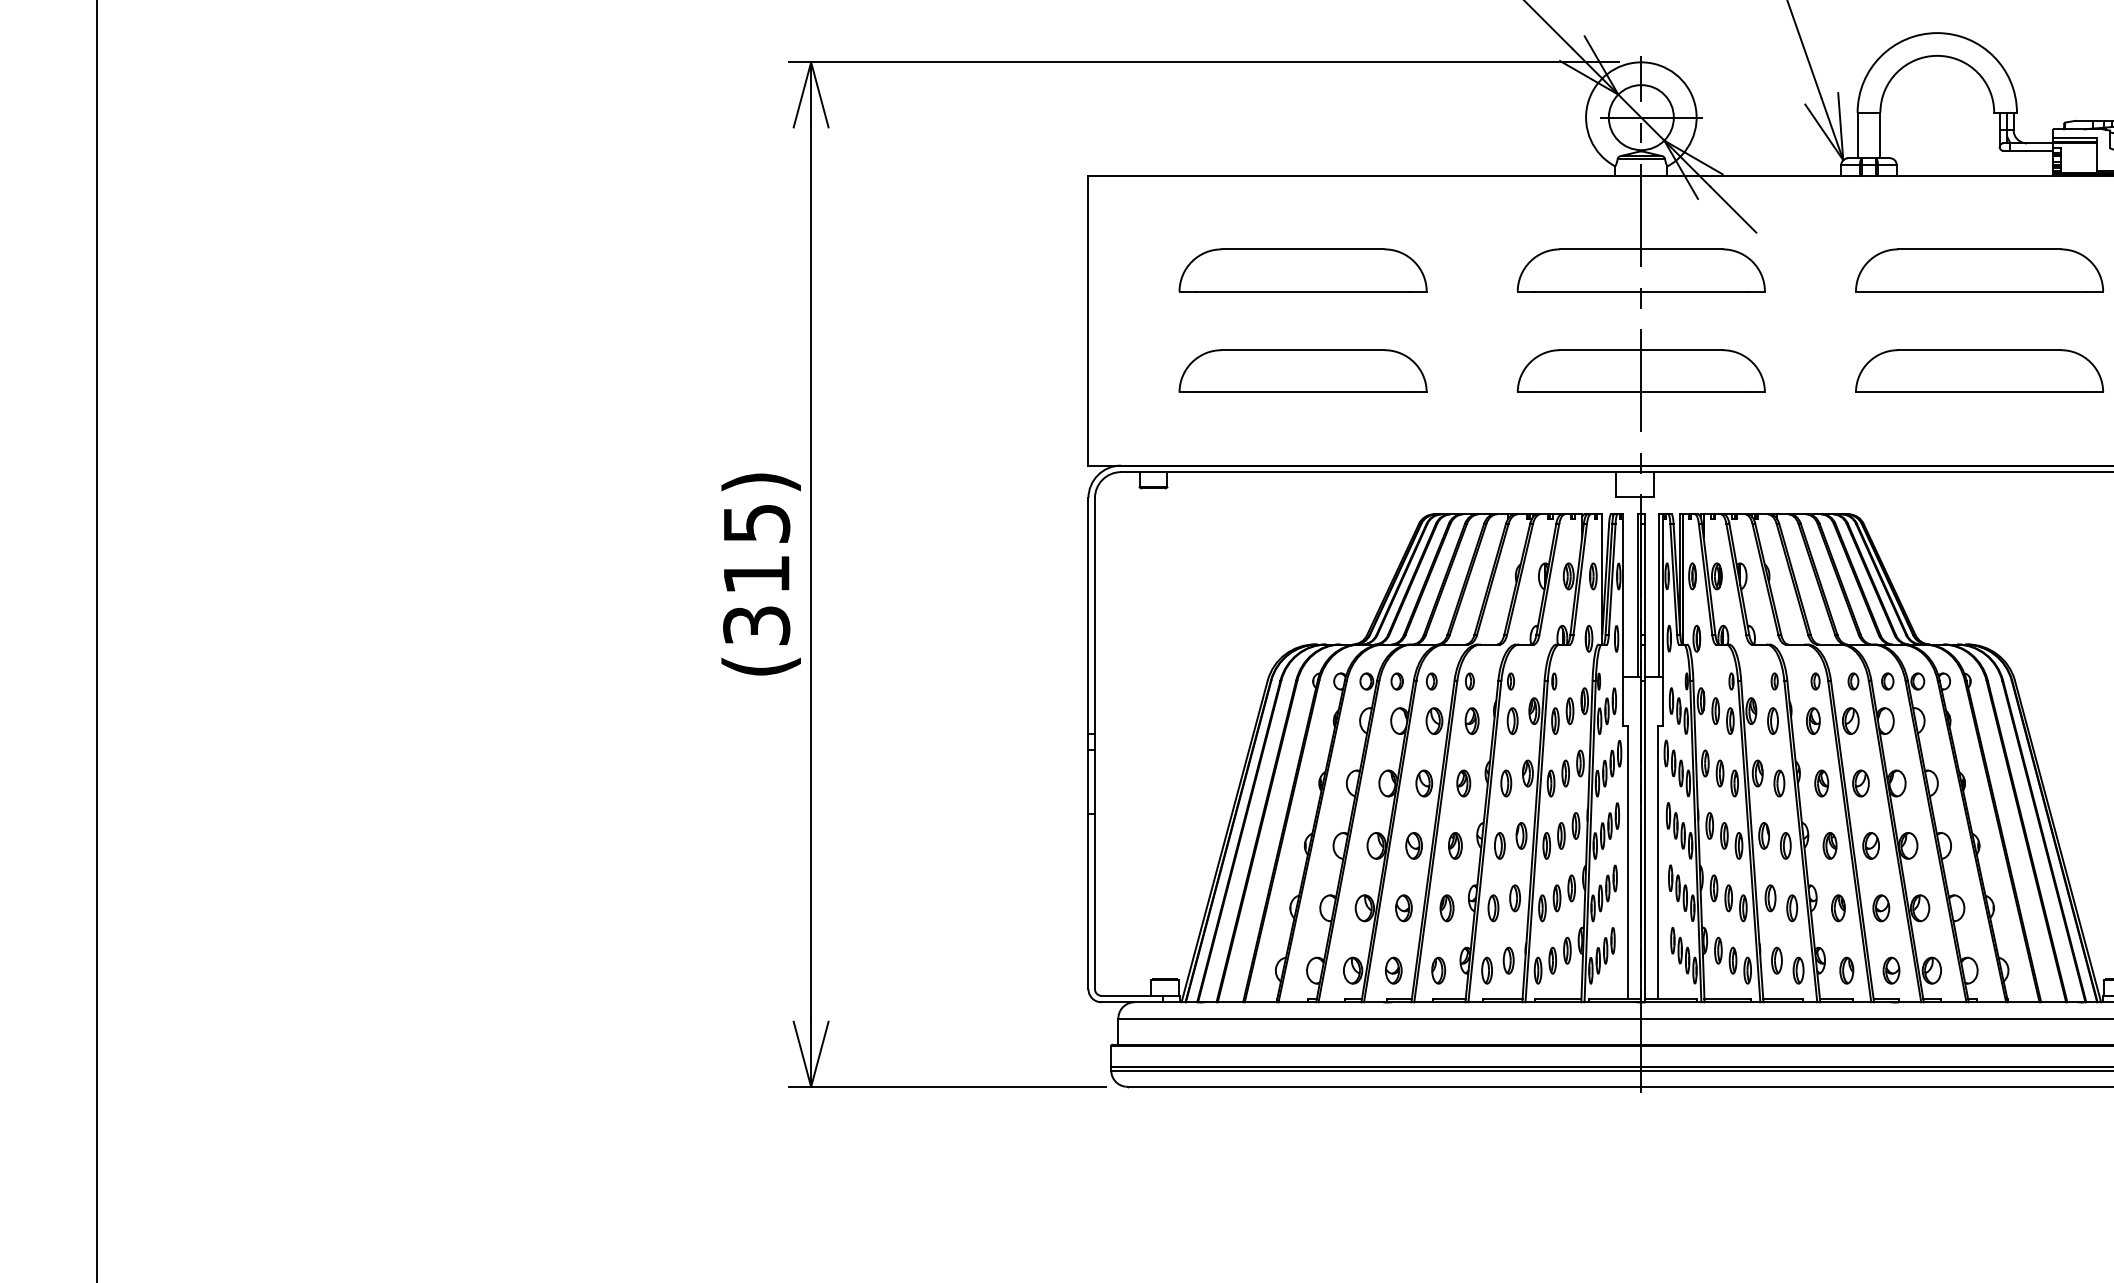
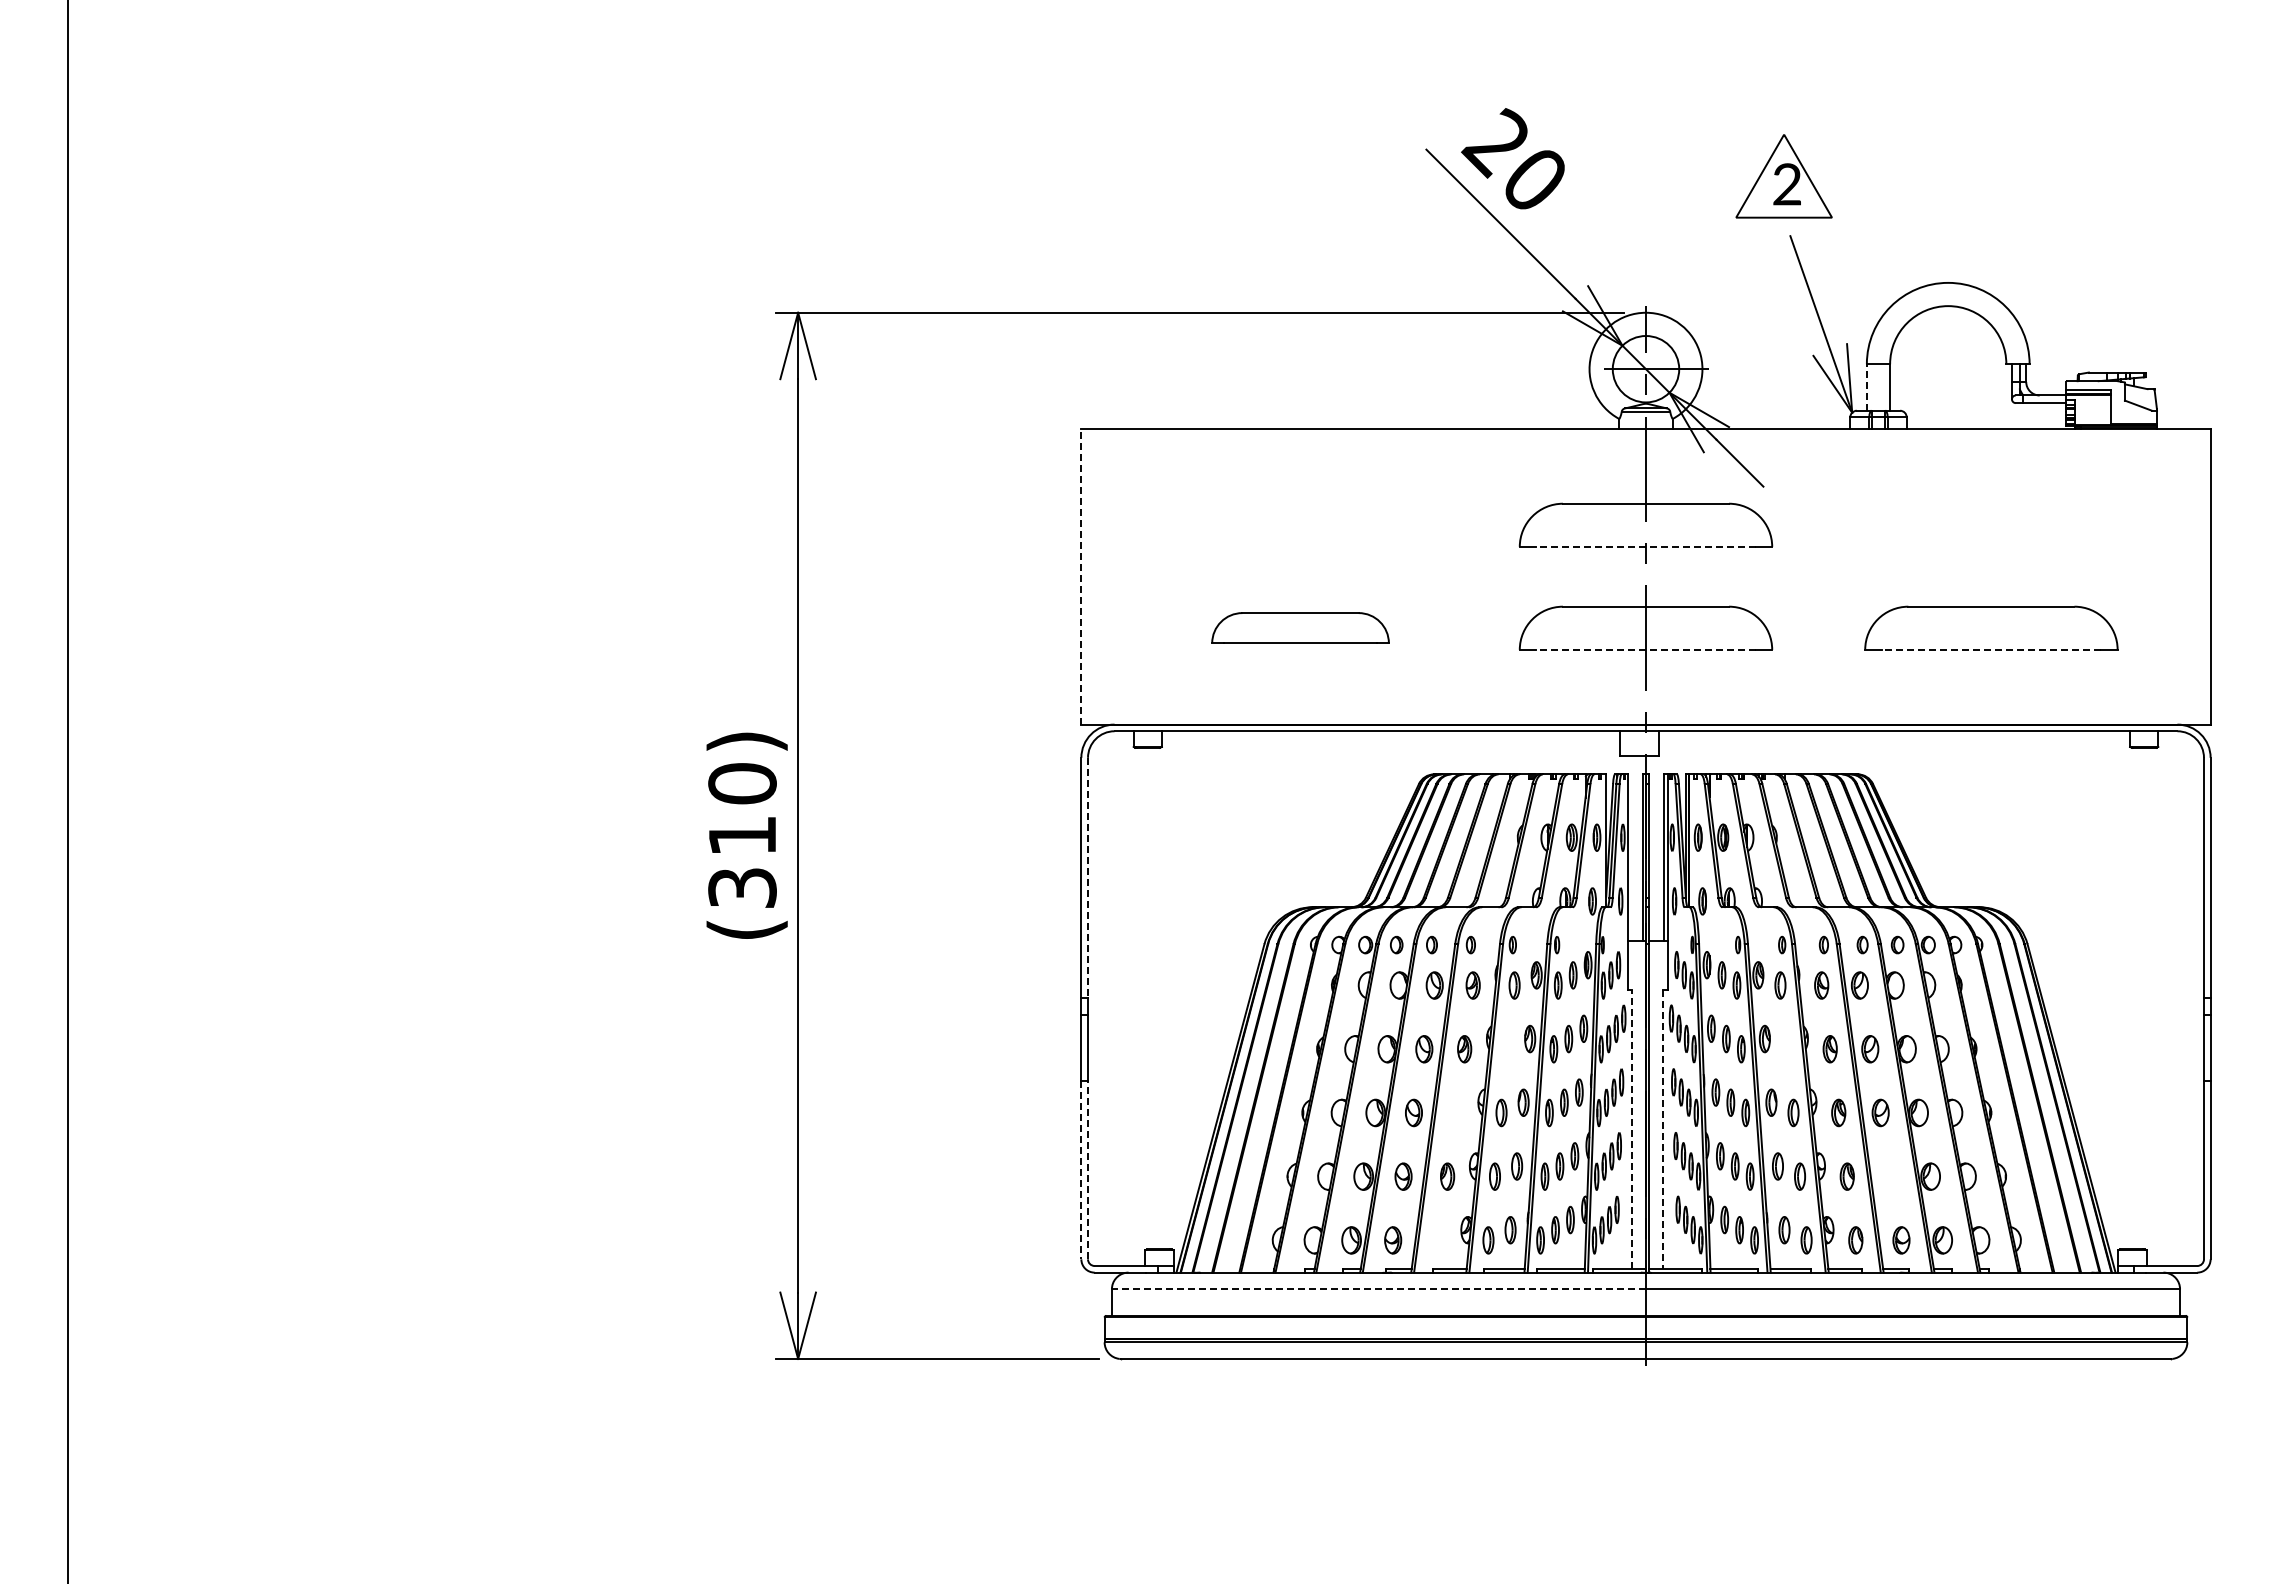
line: (1857, 135) -> (1866, 387), solid -> dashed
part: (1303, 269) -> (1300, 524), removed
part: (1979, 269) -> (1991, 524), removed
line: (1641, 291) -> (1646, 546), solid -> dashed
line: (1088, 320) -> (1081, 576), solid -> dashed
part: (1303, 370) -> (1300, 627), size x0.7
line: (1641, 392) -> (1646, 649), solid -> dashed
line: (1979, 392) -> (1991, 649), solid -> dashed
text: (756, 523) -> (742, 783), (315) -> (310)
line: (1095, 616) -> (1088, 878), solid -> dashed
part: (1506, 783) -> (1508, 1049), removed
part: (1778, 783) -> (1786, 1049), removed
part: (1454, 845) -> (1455, 1112), removed
line: (1627, 862) -> (1631, 1129), solid -> dashed
line: (1658, 863) -> (1663, 1130), solid -> dashed
line: (1095, 901) -> (1088, 1169), solid -> dashed
line: (1088, 902) -> (1081, 1170), solid -> dashed
part: (1881, 908) -> (1891, 1176), removed
part: (1438, 970) -> (1438, 1240), removed
line: (1379, 1018) -> (1378, 1289), solid -> dashed

